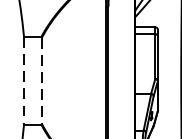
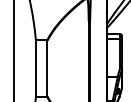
line: (42, 80) -> (47, 68), dashed -> solid
line: (23, 82) -> (35, 69), dashed -> solid

